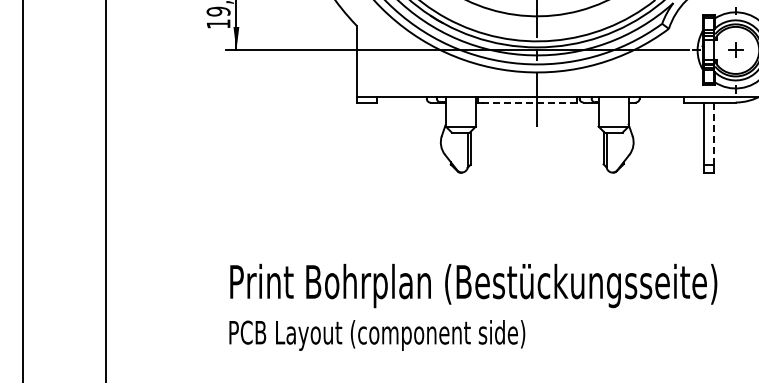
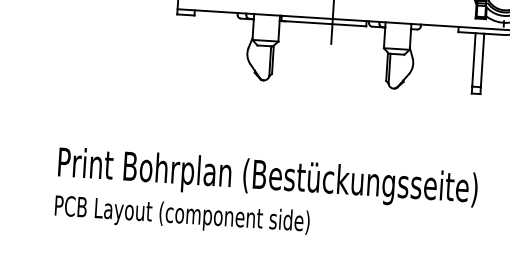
line: (526, 102) -> (323, 23), dashed -> solid
line: (713, 134) -> (482, 61), dashed -> solid

